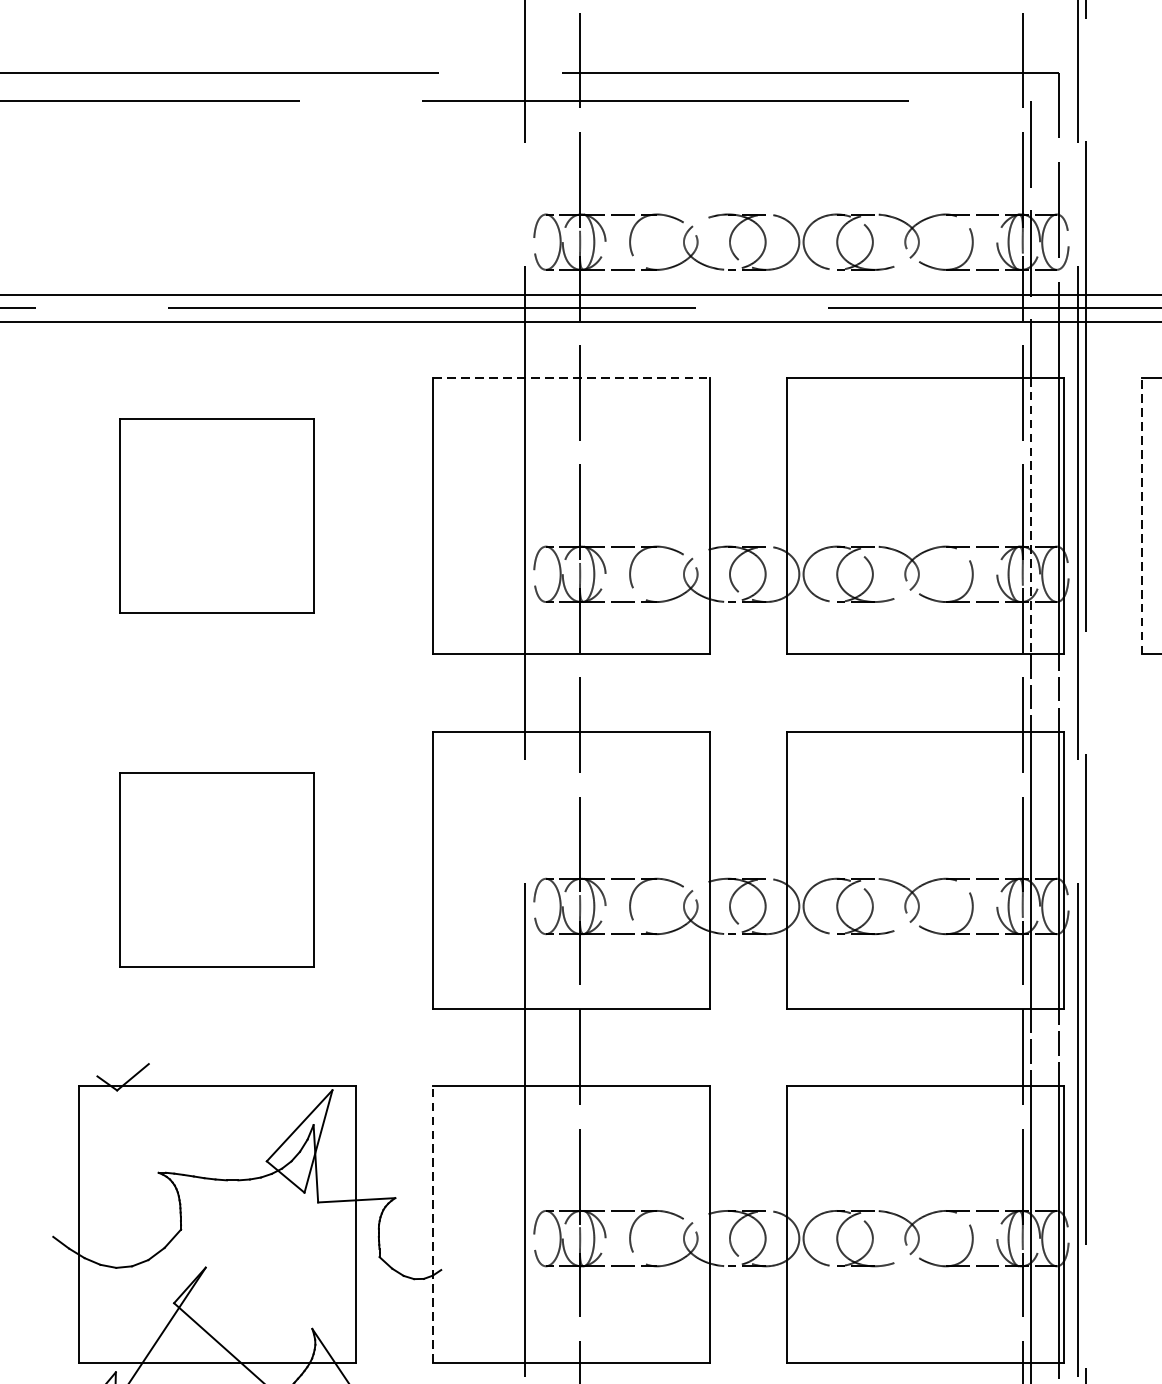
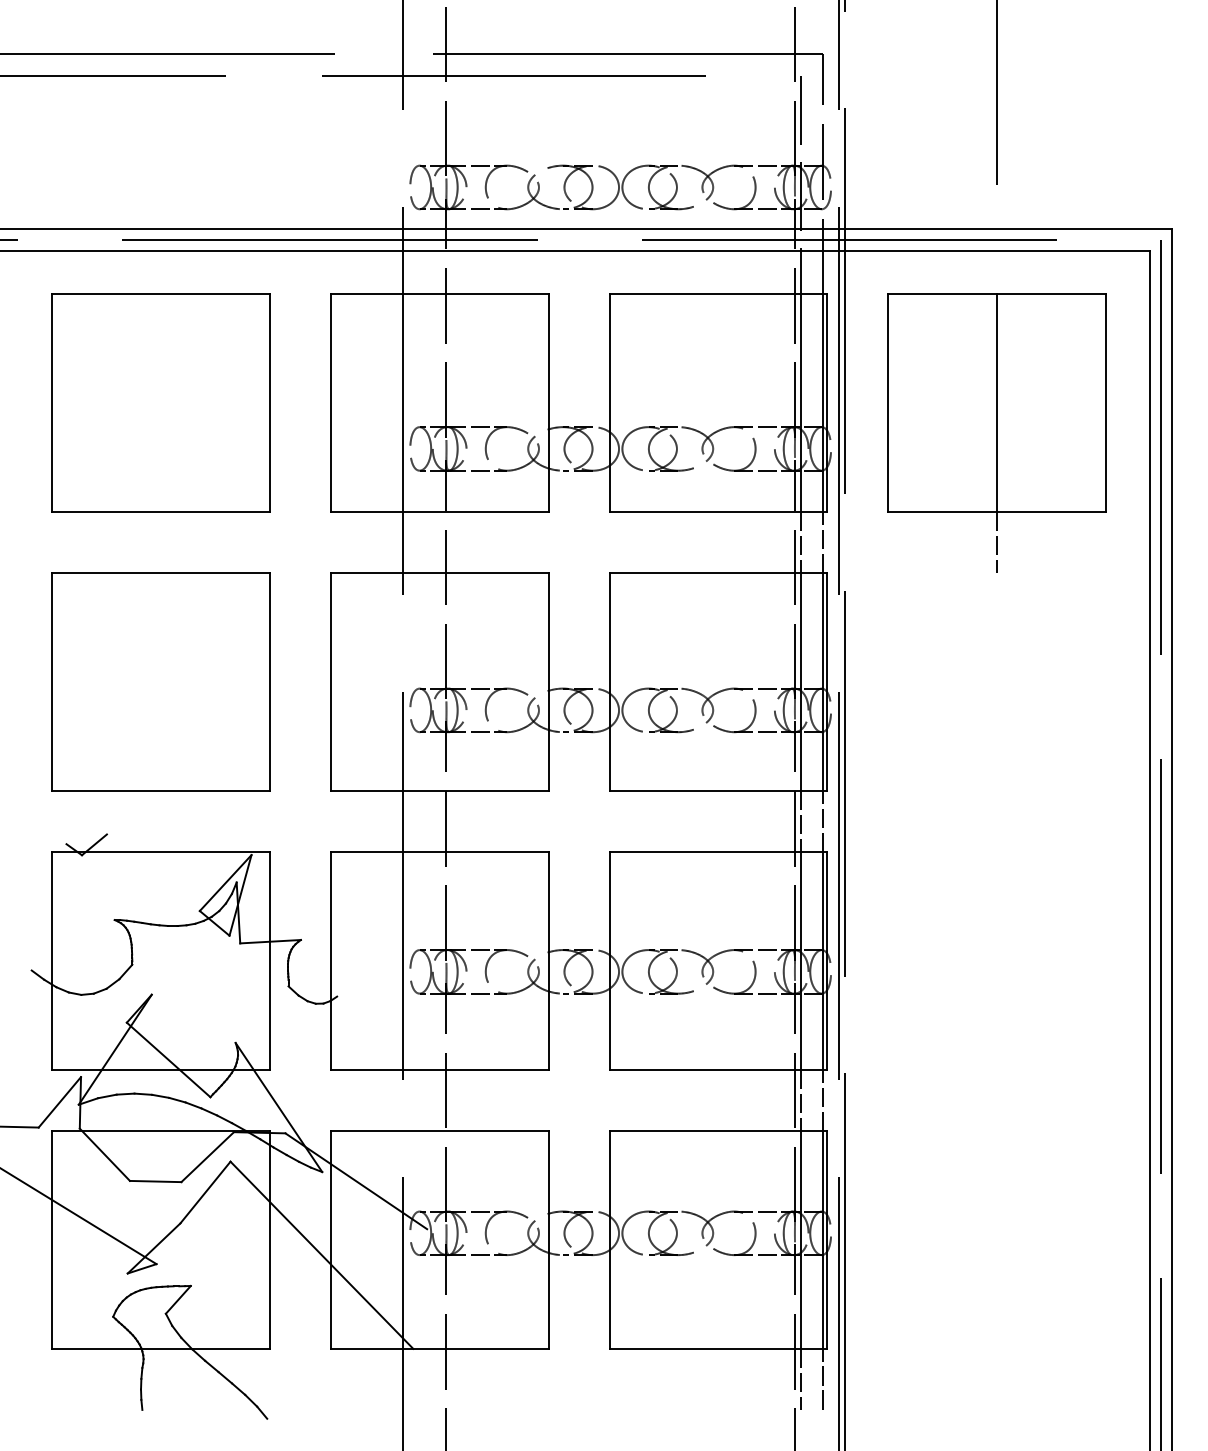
line: (571, 378) -> (439, 294), dashed -> solid
part: (216, 515) -> (160, 402), size x1.43
line: (1031, 516) -> (801, 403), dashed -> solid
line: (1141, 516) -> (888, 403), dashed -> solid
part: (216, 869) -> (160, 681), size x1.43
line: (432, 1224) -> (330, 960), dashed -> solid

